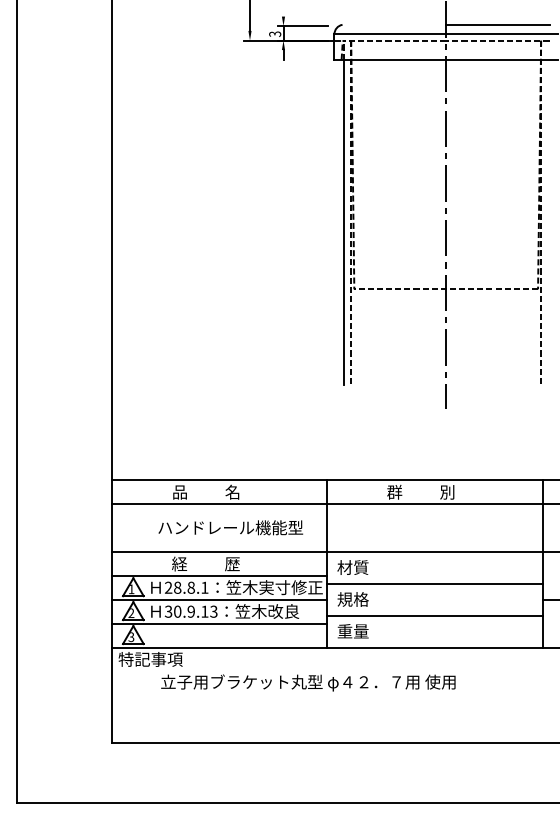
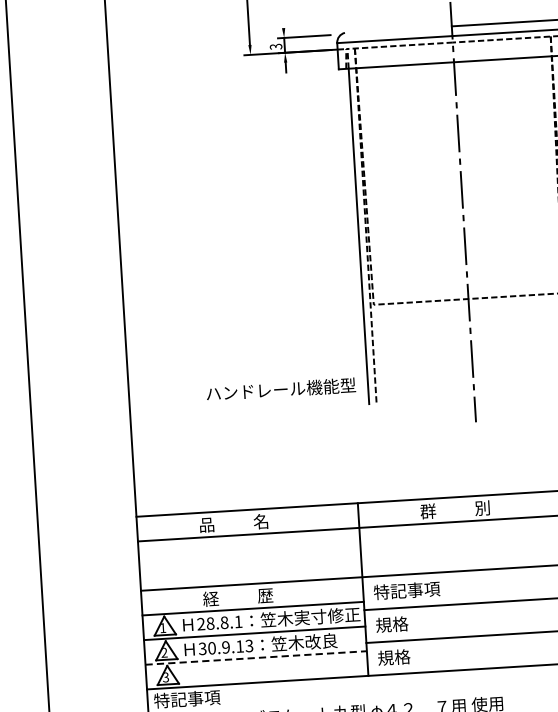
text: (230, 527) -> (280, 389), moved
text: (369, 567) -> (406, 590), 材質 -> 特記事項
line: (220, 623) -> (256, 657), solid -> dashed
text: (352, 631) -> (393, 657), 重量 -> 規格

